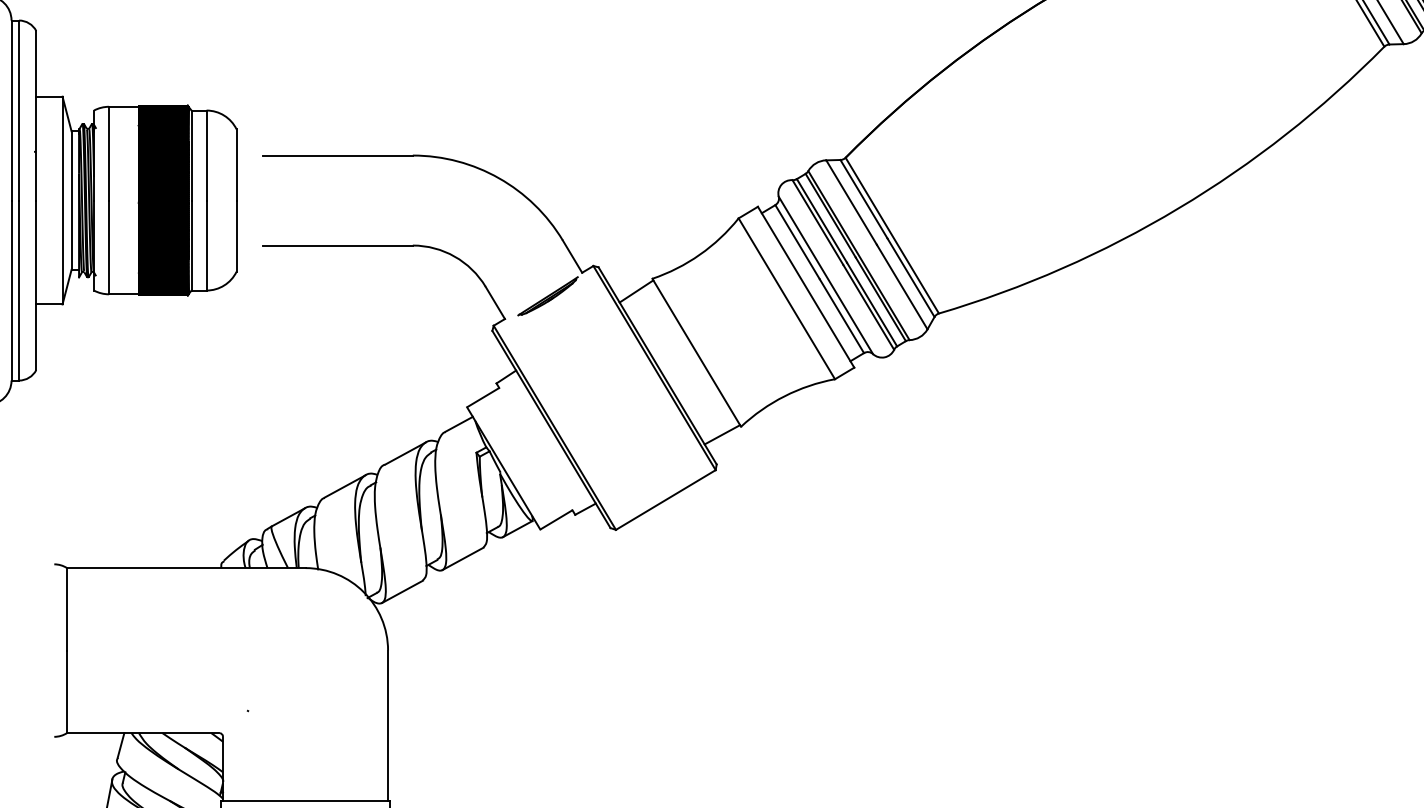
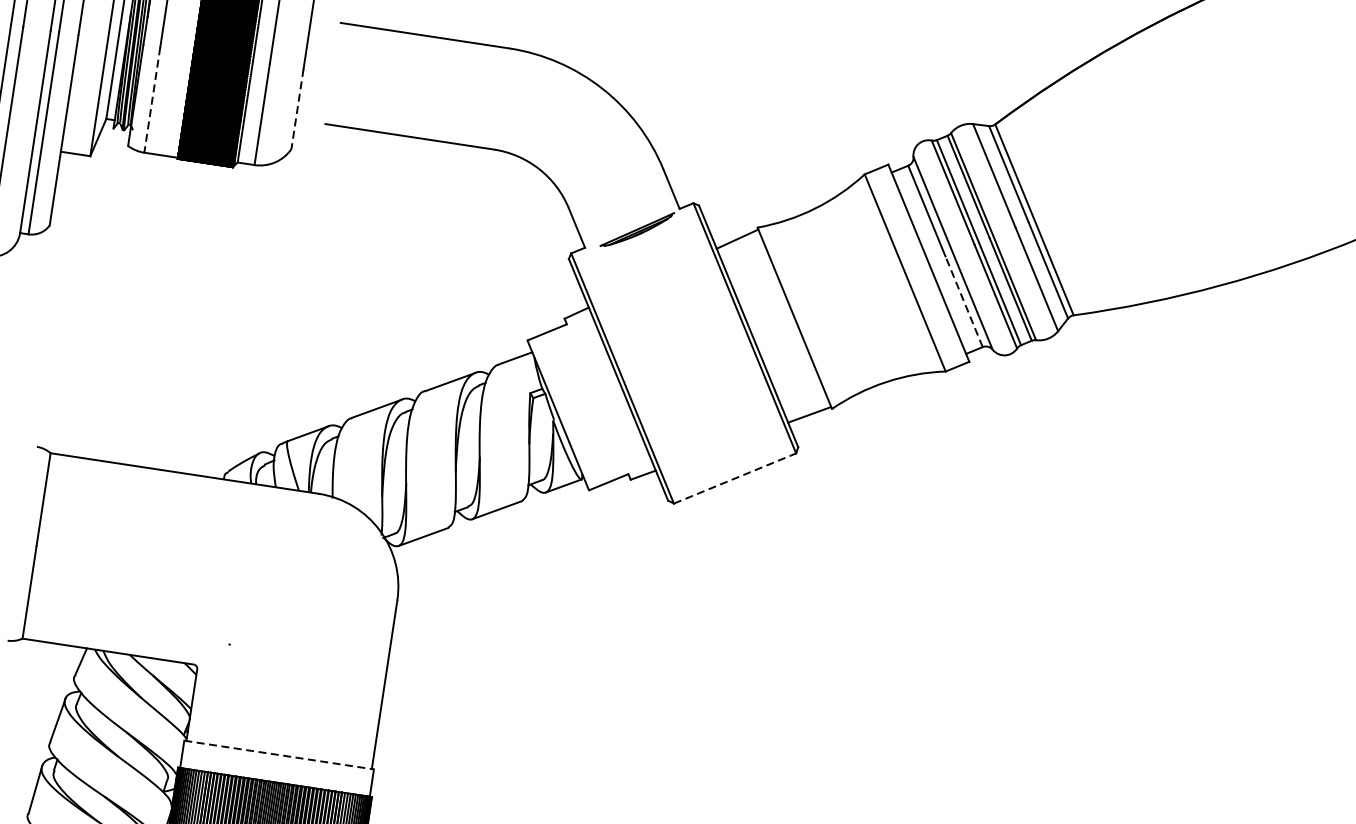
line: (236, 236) -> (297, 109), solid -> dashed
line: (109, 247) -> (152, 100), solid -> dashed
line: (841, 315) -> (963, 301), solid -> dashed
line: (666, 499) -> (735, 478), solid -> dashed
line: (306, 800) -> (280, 755), solid -> dashed

